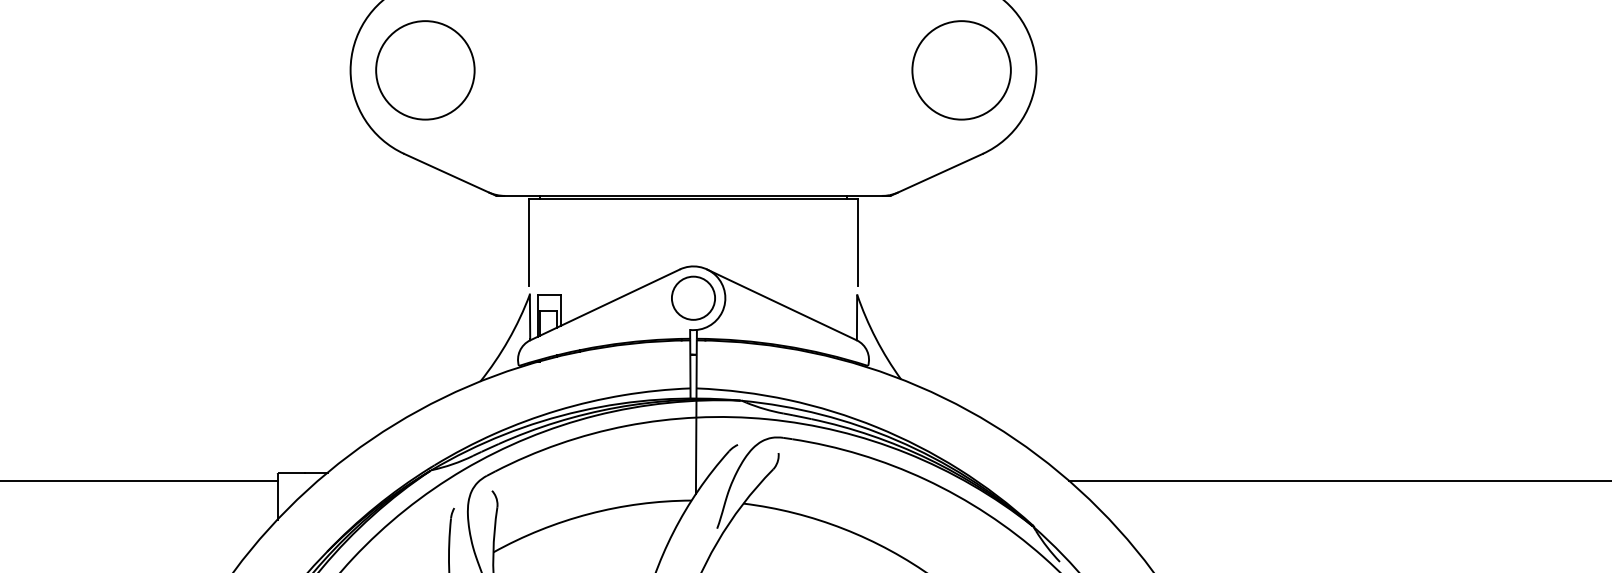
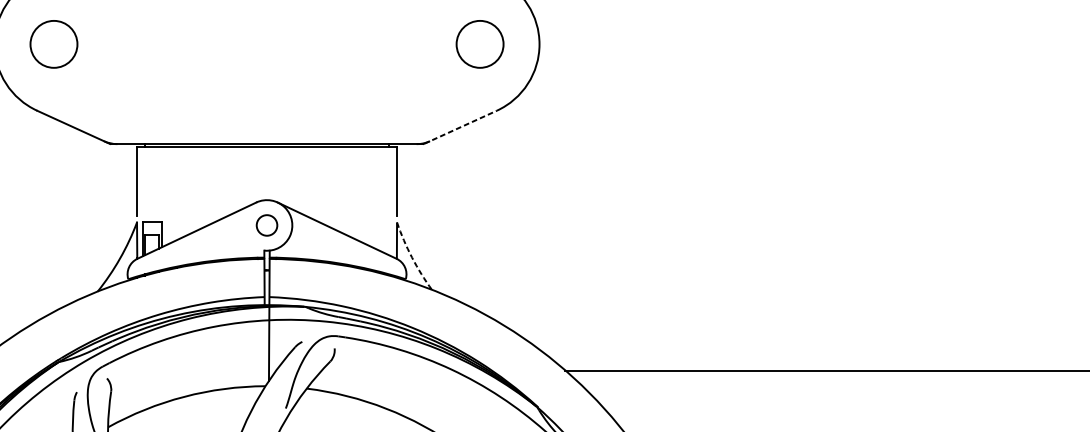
circle: (425, 70) -> (54, 44), size x0.6
circle: (961, 70) -> (479, 44), size x0.6
line: (937, 174) -> (460, 127), solid -> dashed
circle: (693, 297) -> (267, 224), size x0.6
arc: (876, 338) -> (412, 257), solid -> dashed

